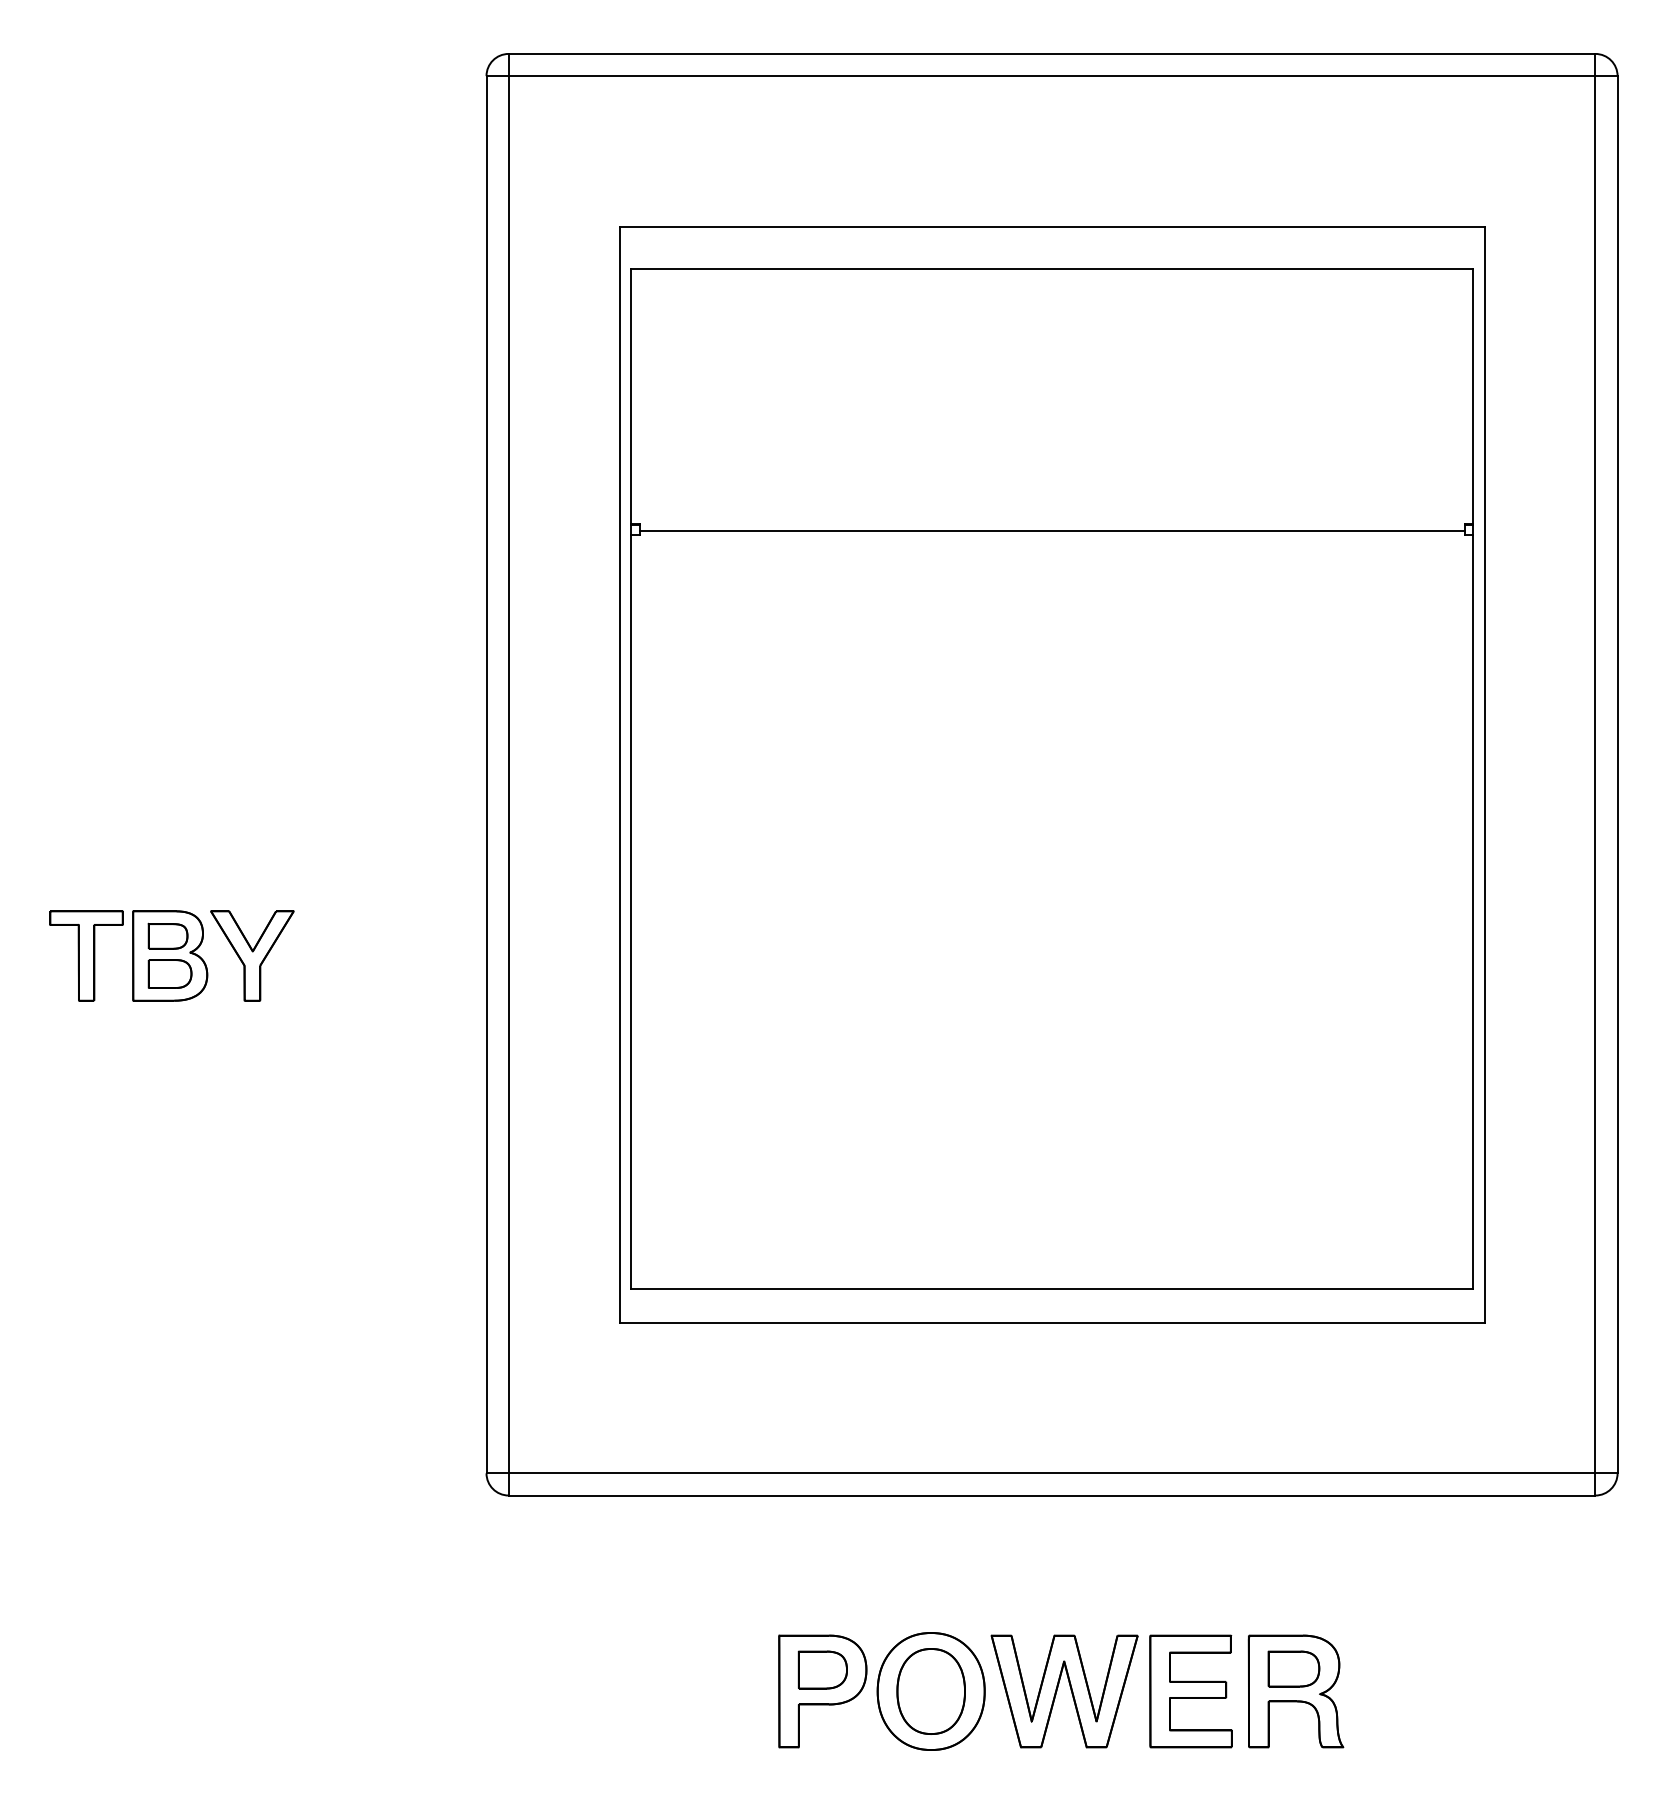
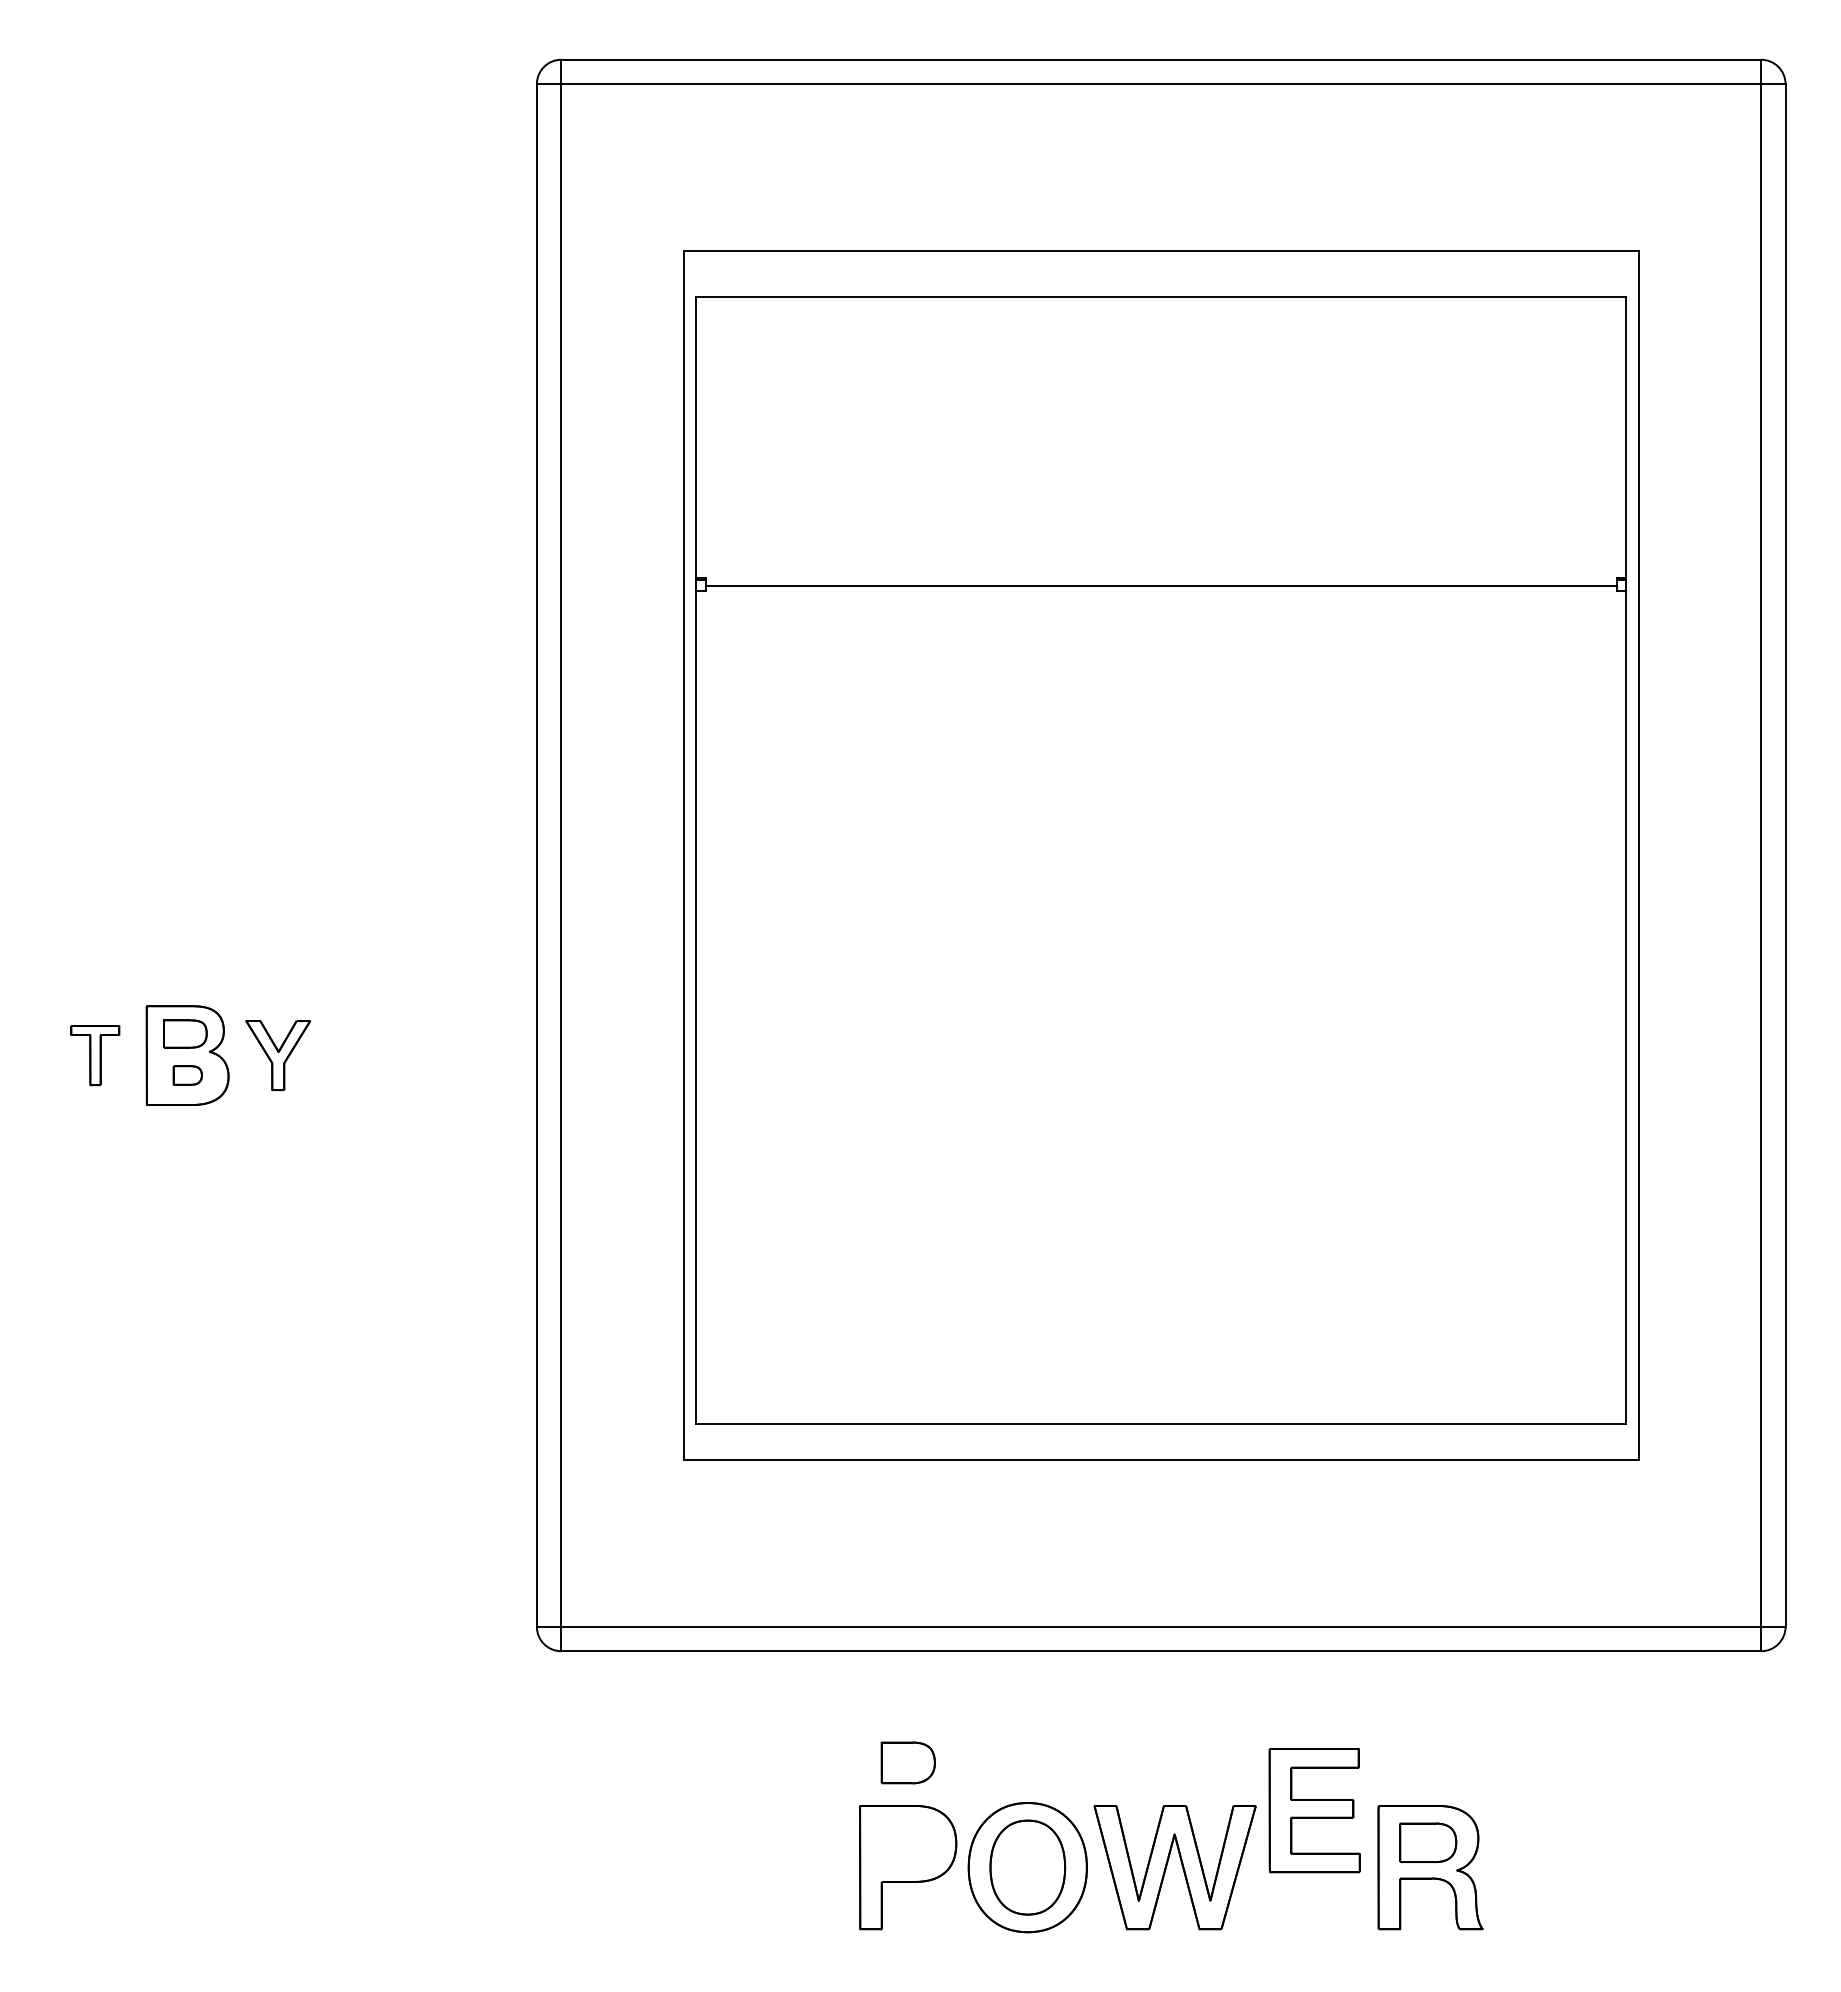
part: (86, 955) -> (95, 1055), size x0.6
part: (251, 955) -> (277, 1055), size x0.7
part: (170, 974) -> (187, 1075), size x0.6
part: (822, 1669) -> (907, 1762), moved
part: (1190, 1691) -> (1314, 1810), moved

